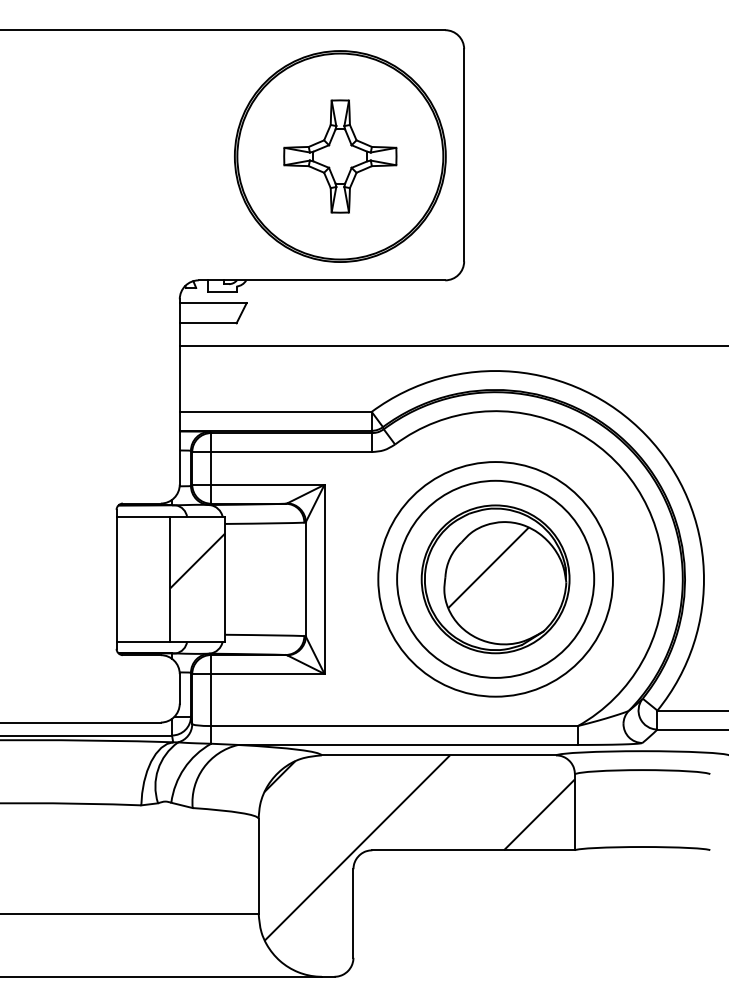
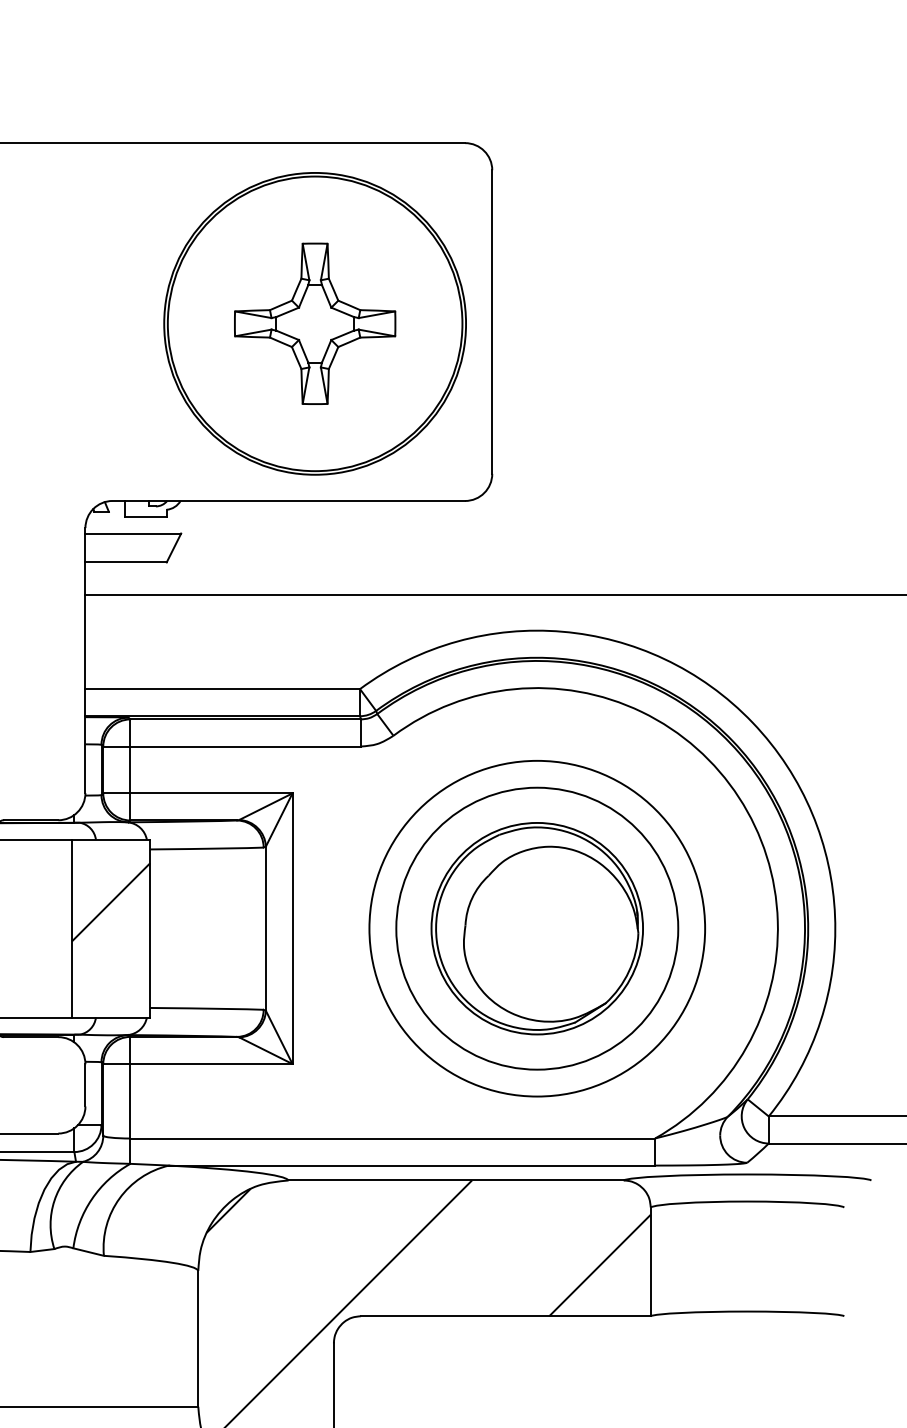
hatch: (488, 567) -> (527, 911), removed

